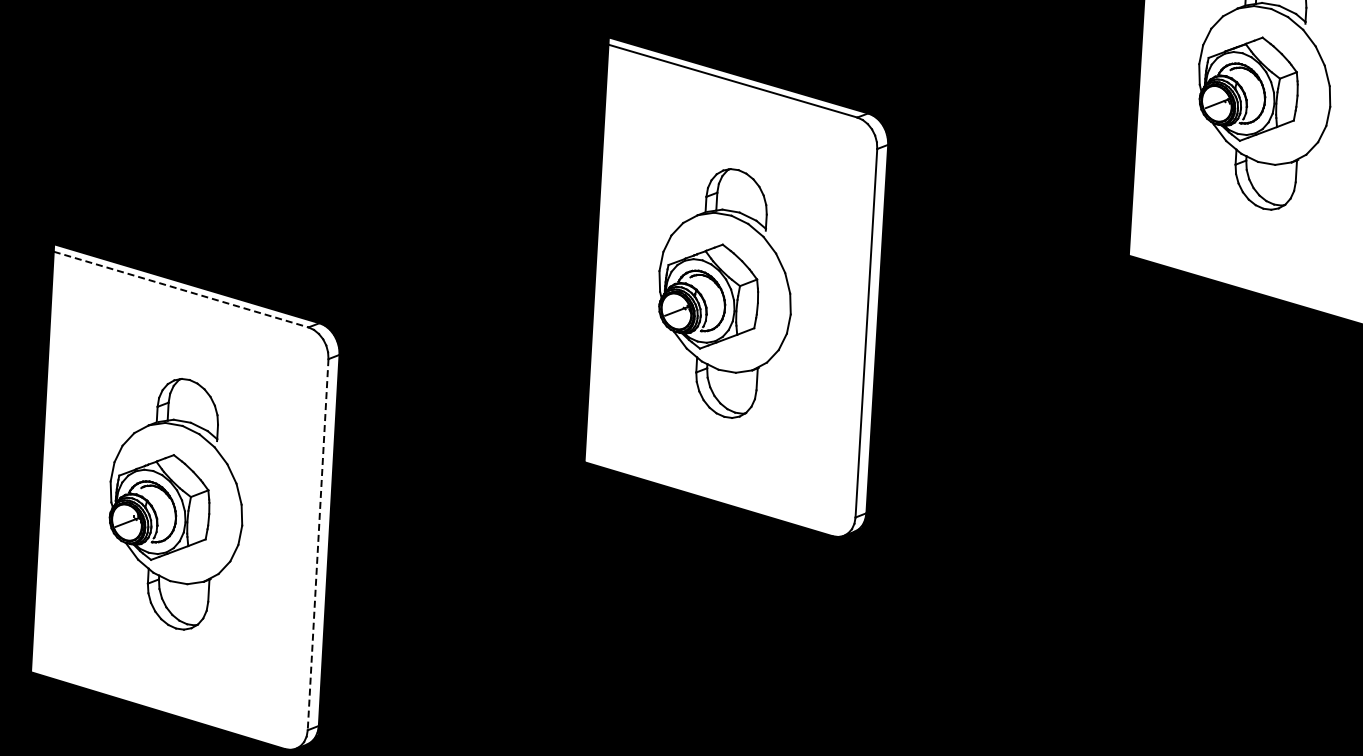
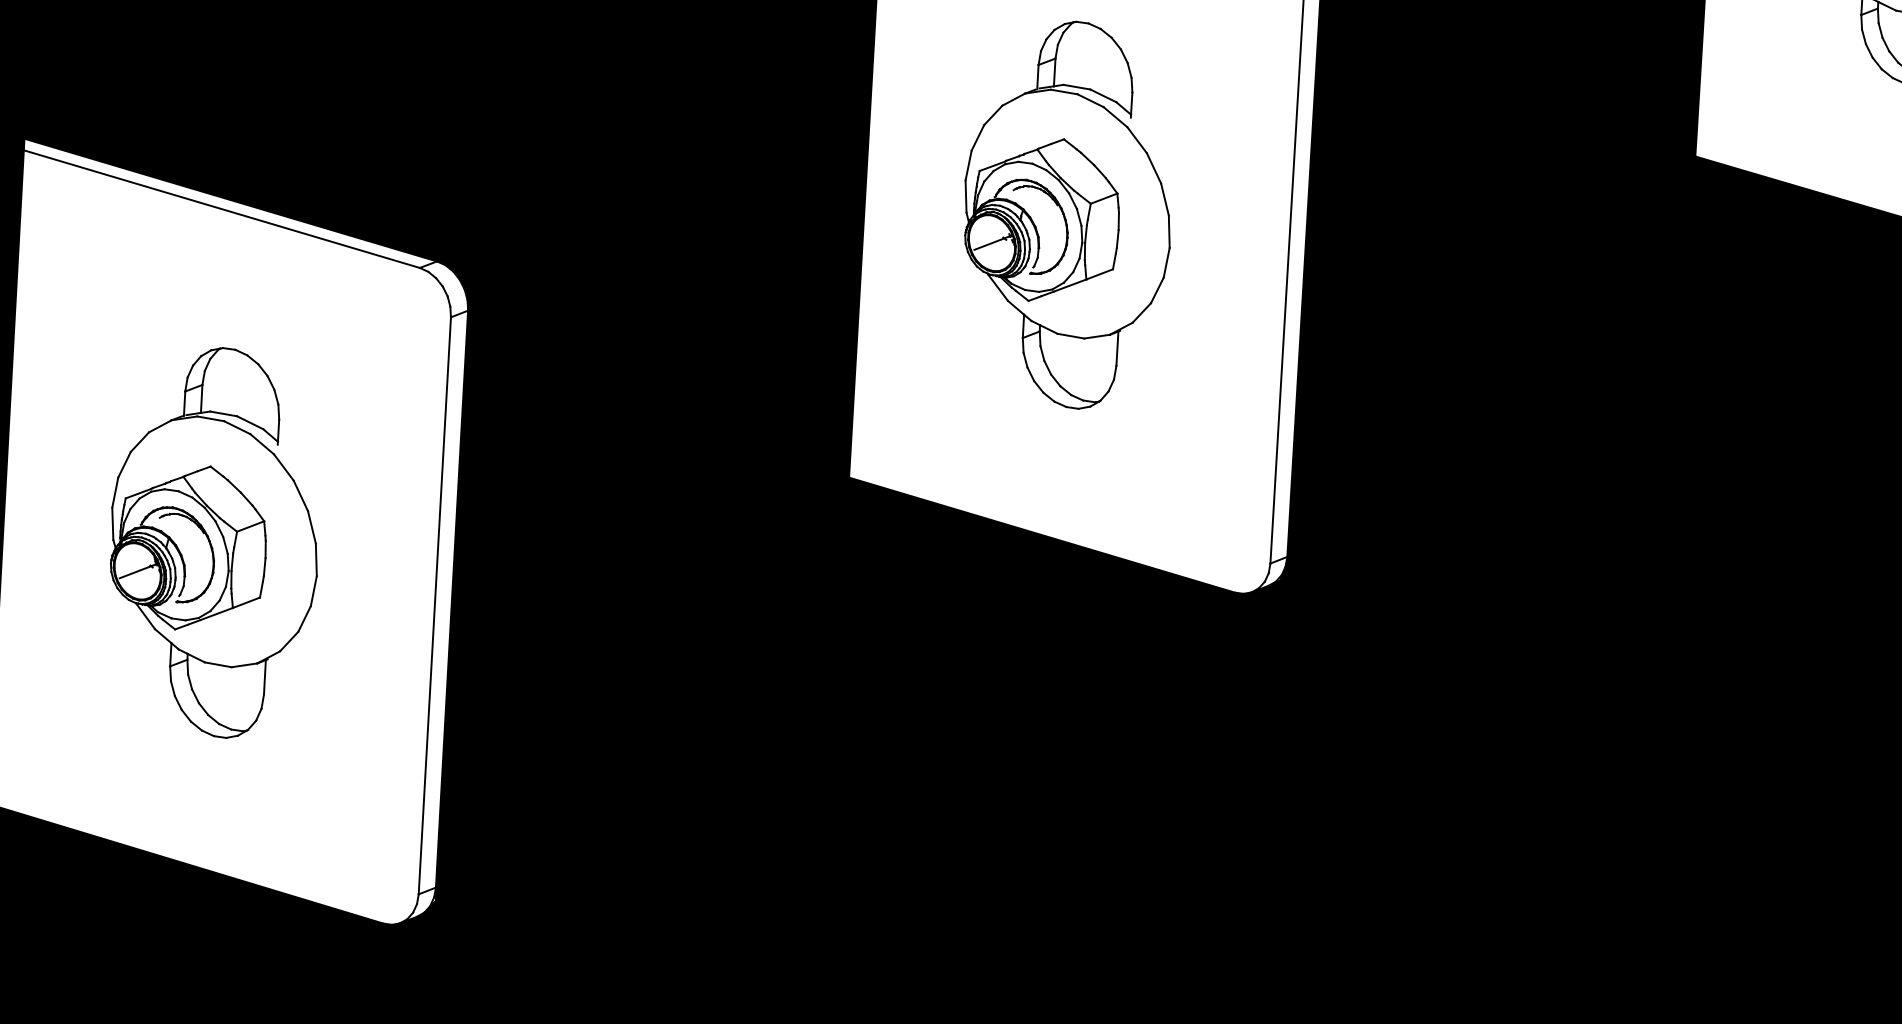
line: (181, 289) -> (222, 209), dashed -> solid
line: (318, 544) -> (435, 605), dashed -> solid

